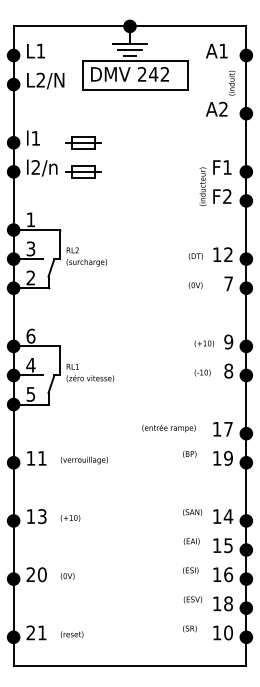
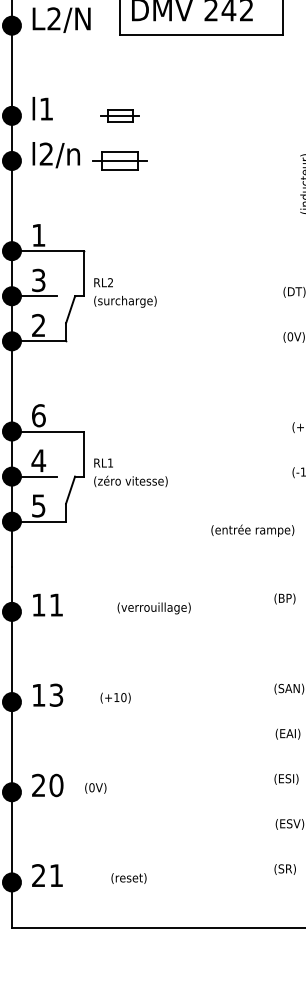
part: (83, 142) -> (120, 115), size x0.7
text: (168, 428) -> (252, 530), moved
text: (83, 460) -> (152, 608), moved
text: (70, 518) -> (115, 698), moved
text: (71, 634) -> (128, 878), moved

